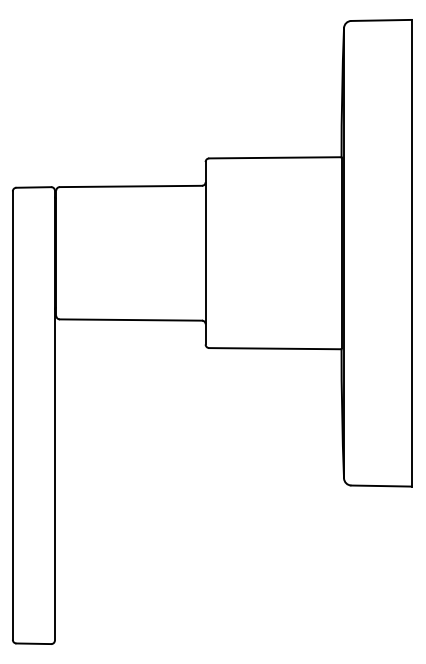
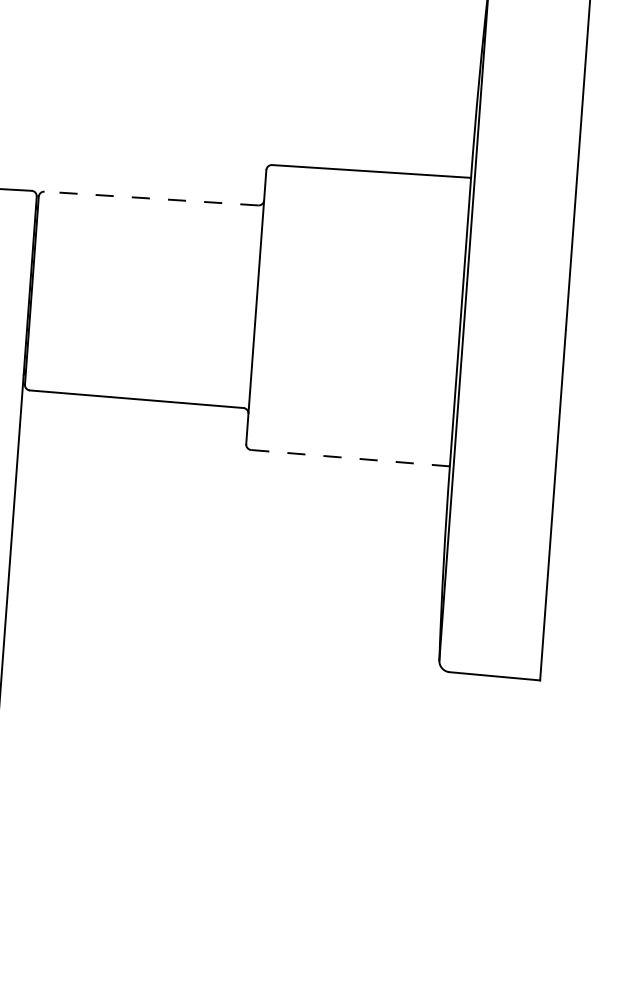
line: (130, 186) -> (150, 198), solid -> dashed
line: (275, 348) -> (350, 457), solid -> dashed

